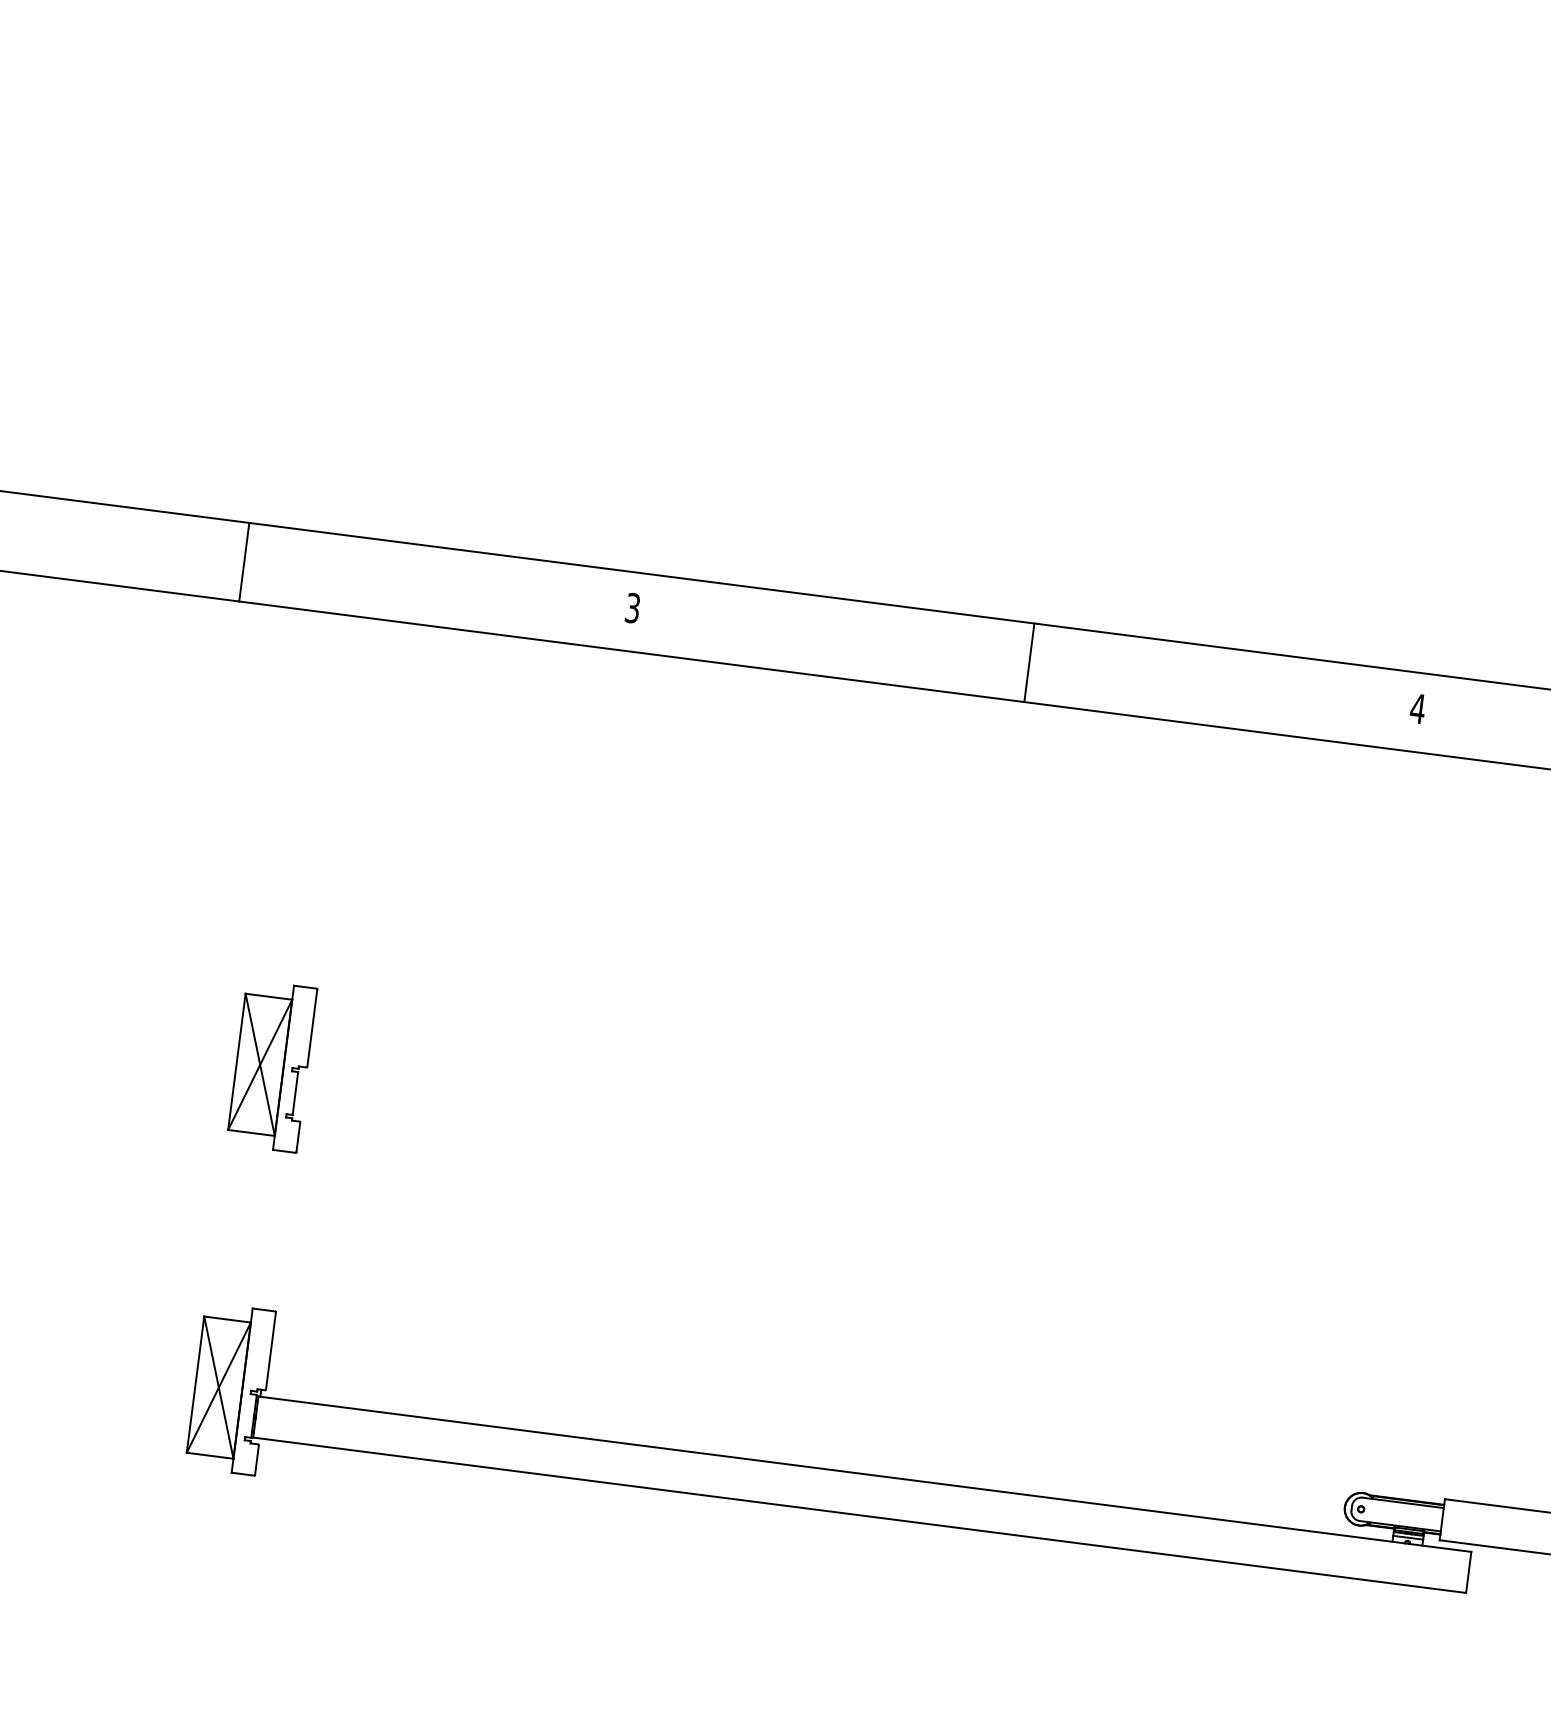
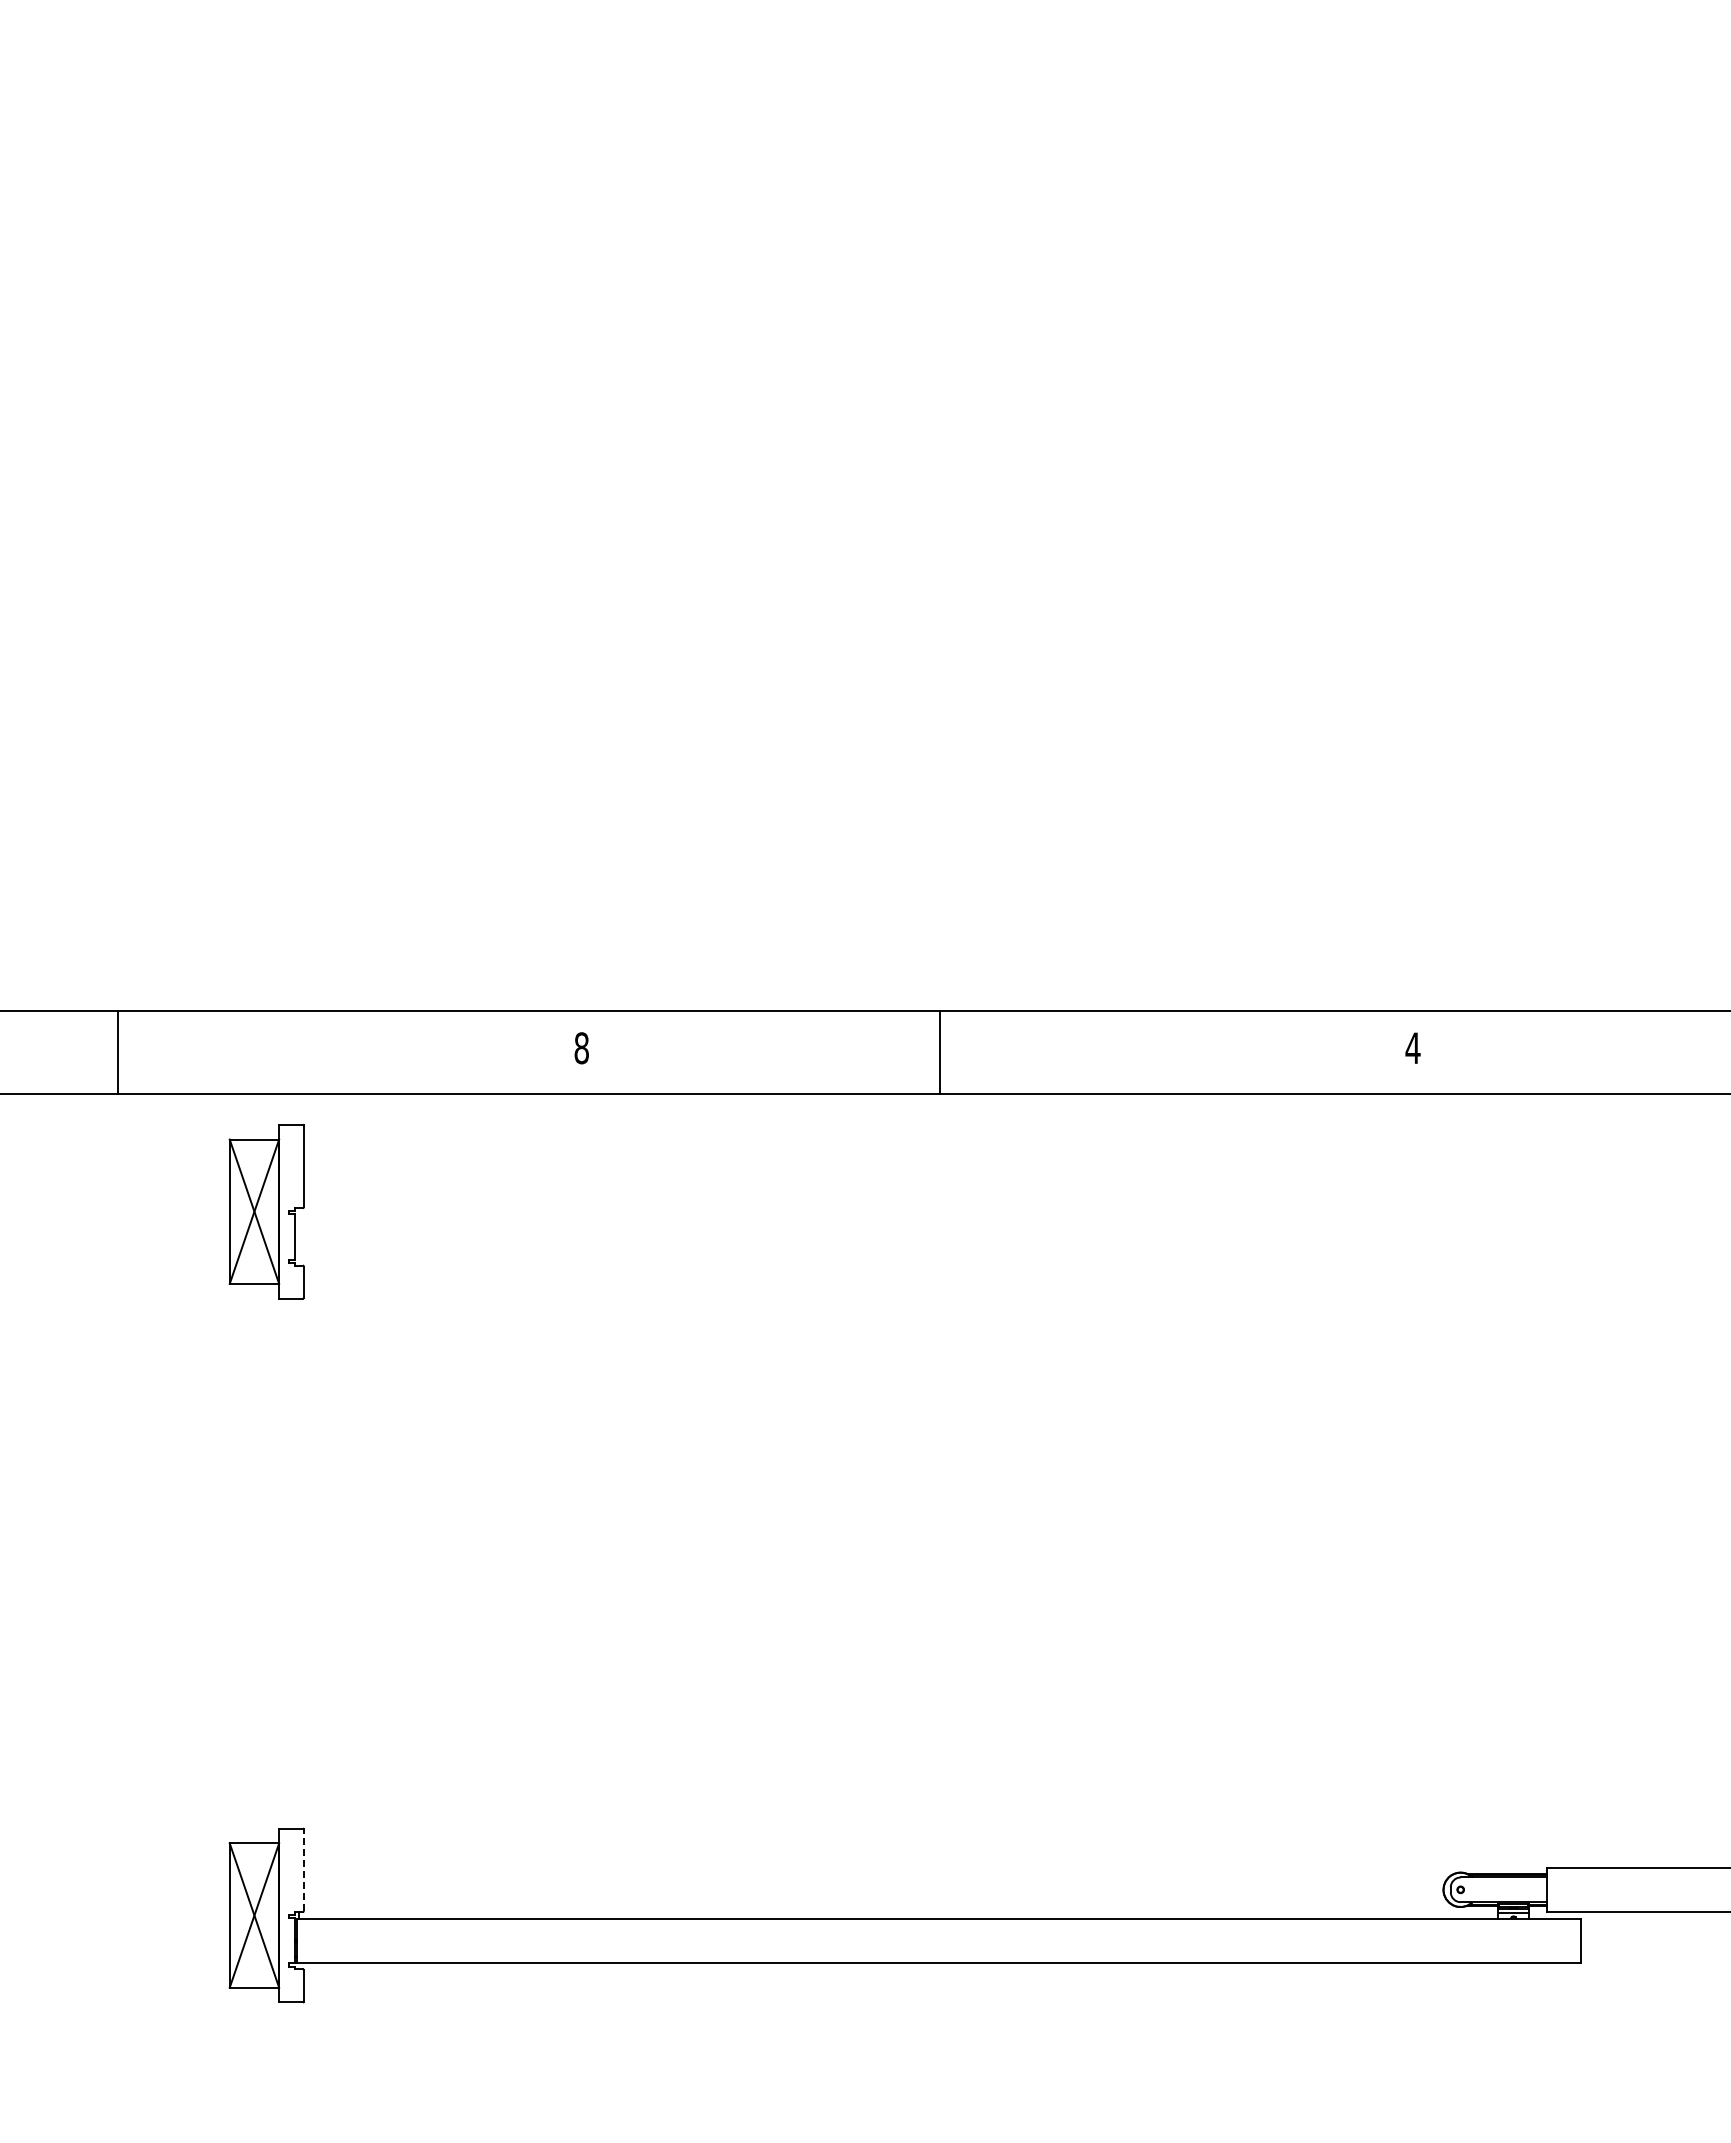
line: (244, 561) -> (117, 1051), moved
text: (632, 608) -> (581, 1048), 3 -> 8
line: (1029, 662) -> (940, 1051), moved
part: (271, 1066) -> (266, 1211), moved
line: (270, 1351) -> (303, 1870), solid -> dashed

